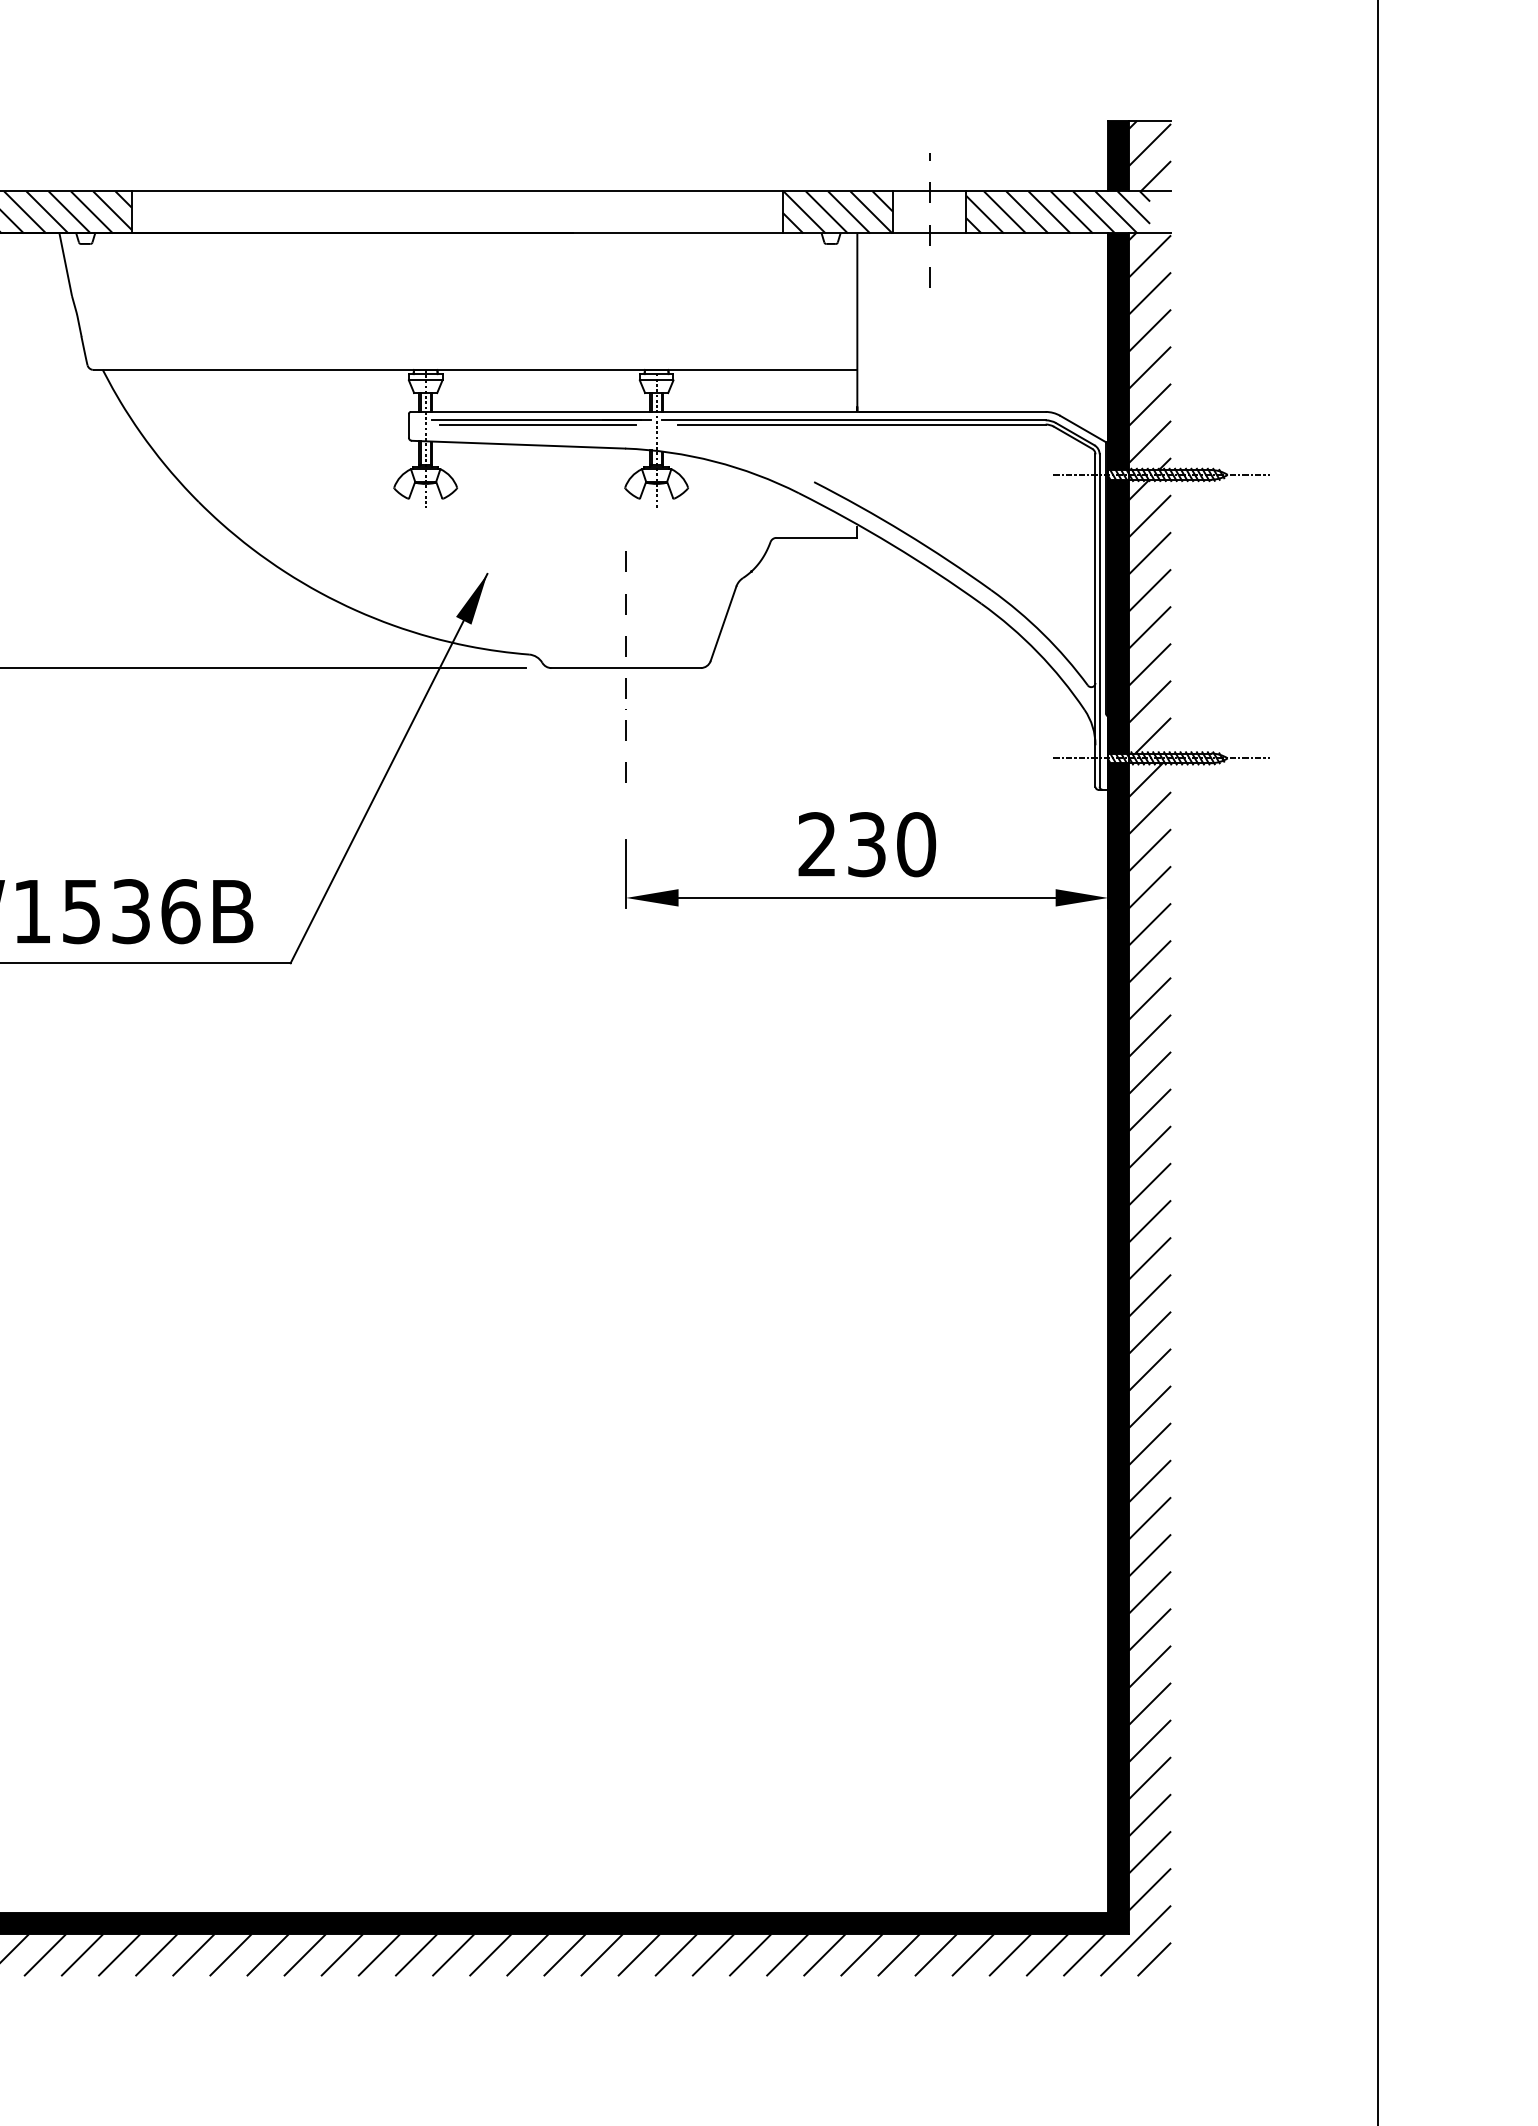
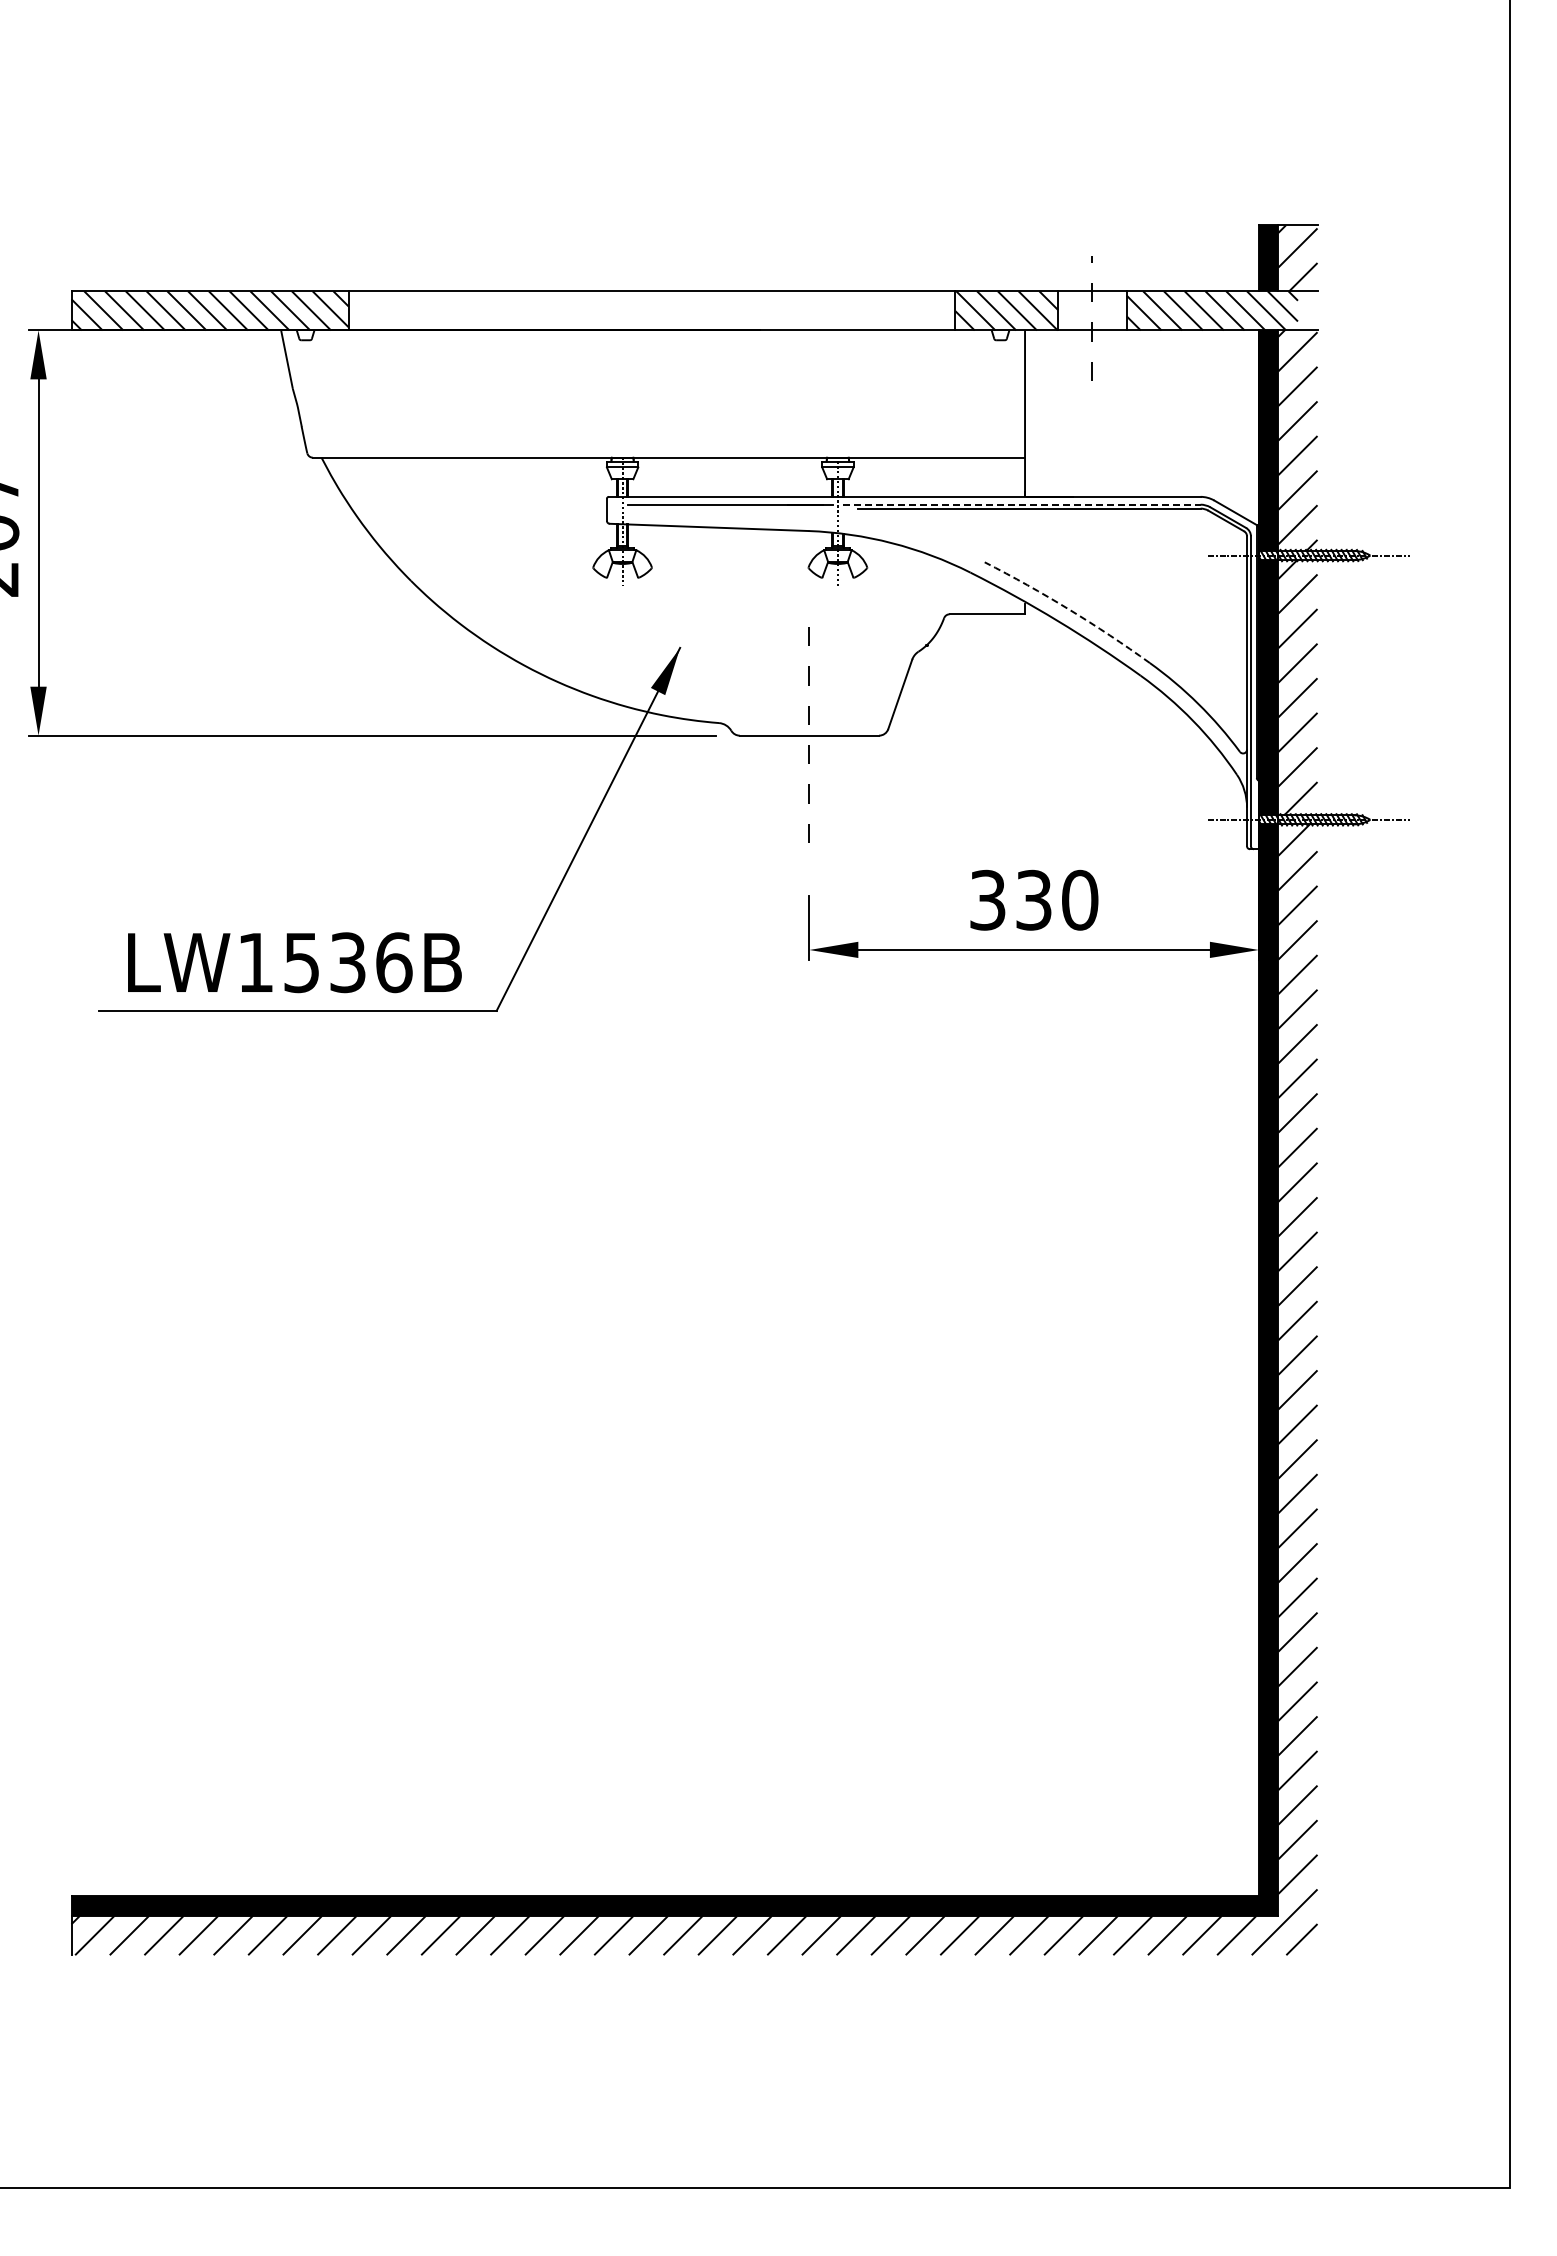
line: (853, 420) -> (1021, 504), solid -> dashed
line: (538, 424) -> (727, 508), removed
arc: (905, 532) -> (1069, 609), solid -> dashed
text: (817, 844) -> (987, 900), 230 -> 330

